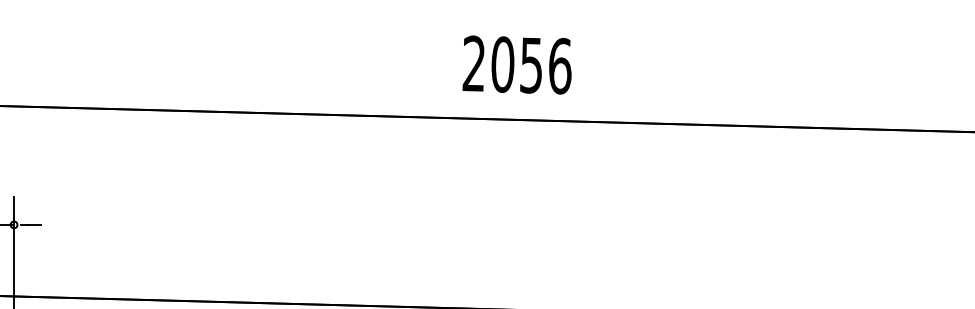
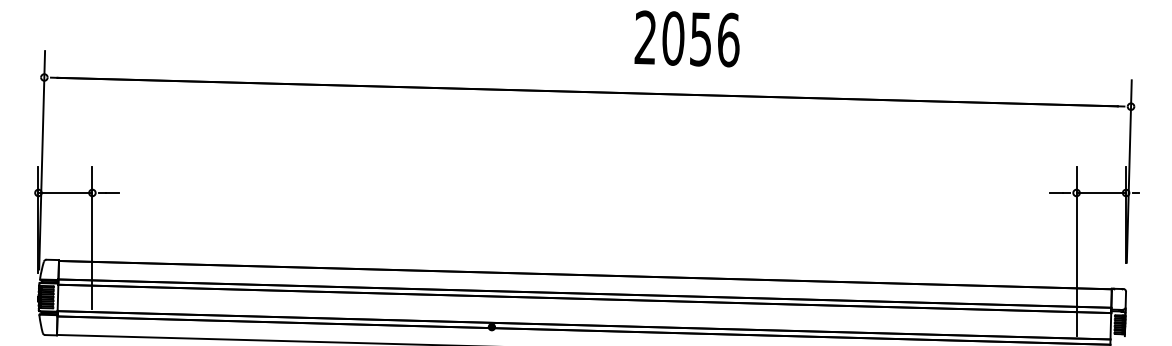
text: (516, 64) -> (686, 38), moved

